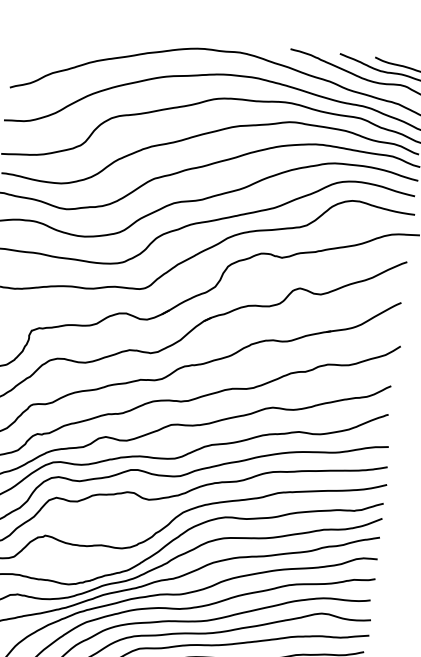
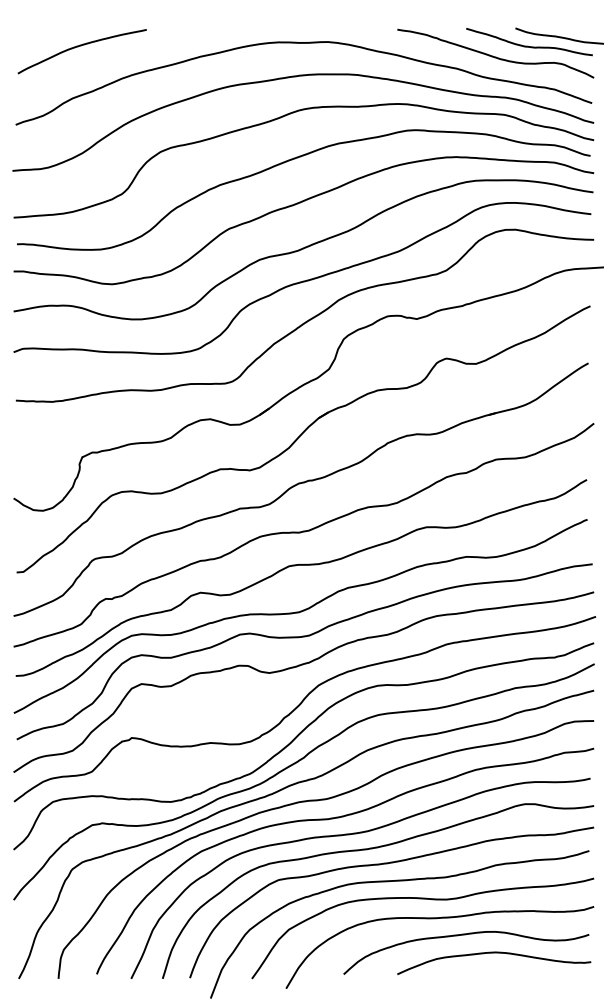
curve: (63, 36) -> (81, 46), added

